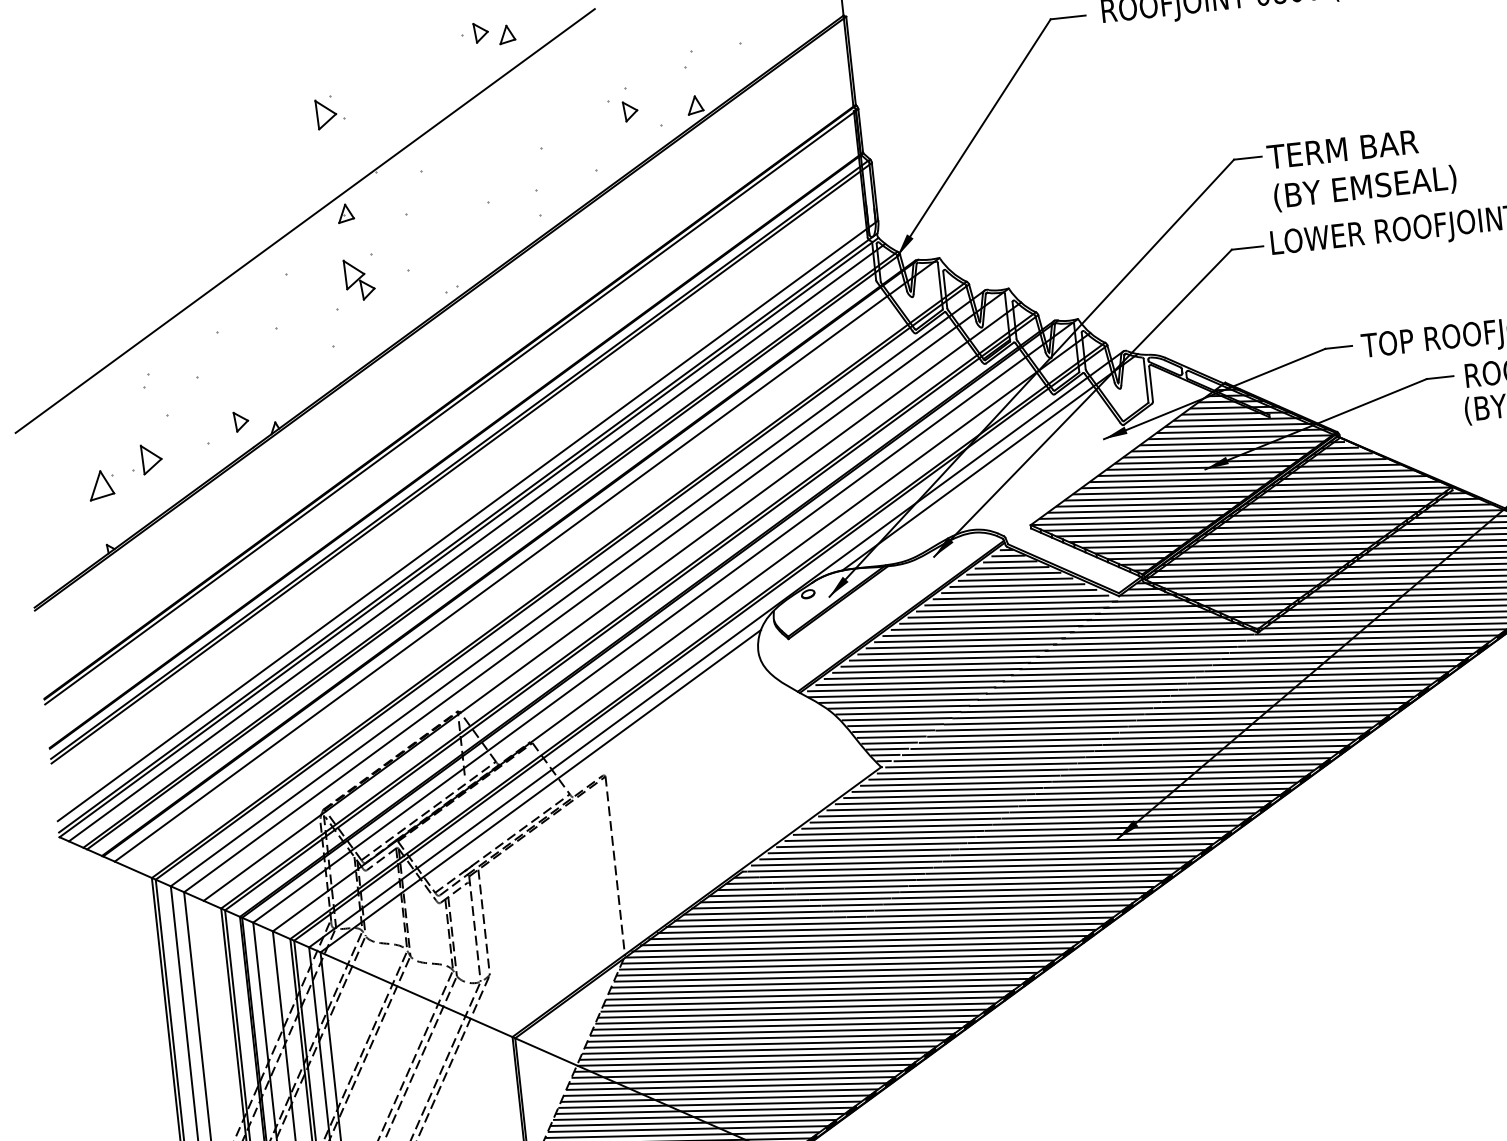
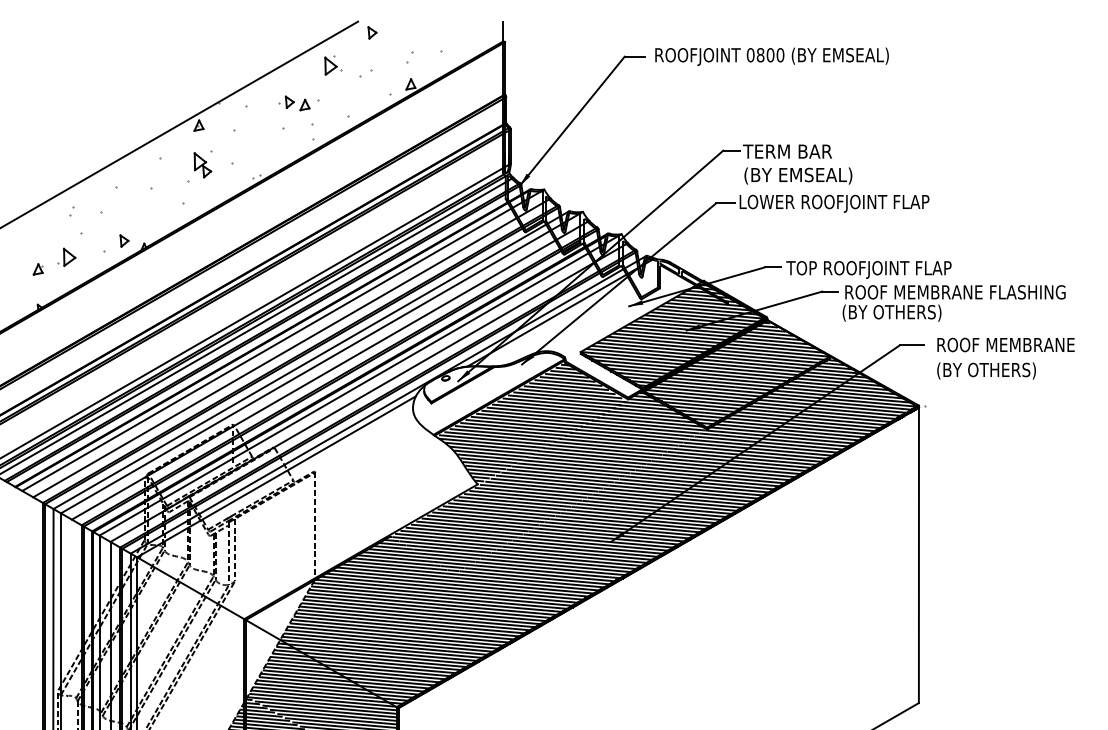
part: (489, 33) -> (294, 103), moved
part: (630, 110) -> (372, 32), moved
part: (330, 112) -> (333, 65), moved
part: (99, 485) -> (37, 269), size x0.62
line: (542, 570) -> (291, 347), added

